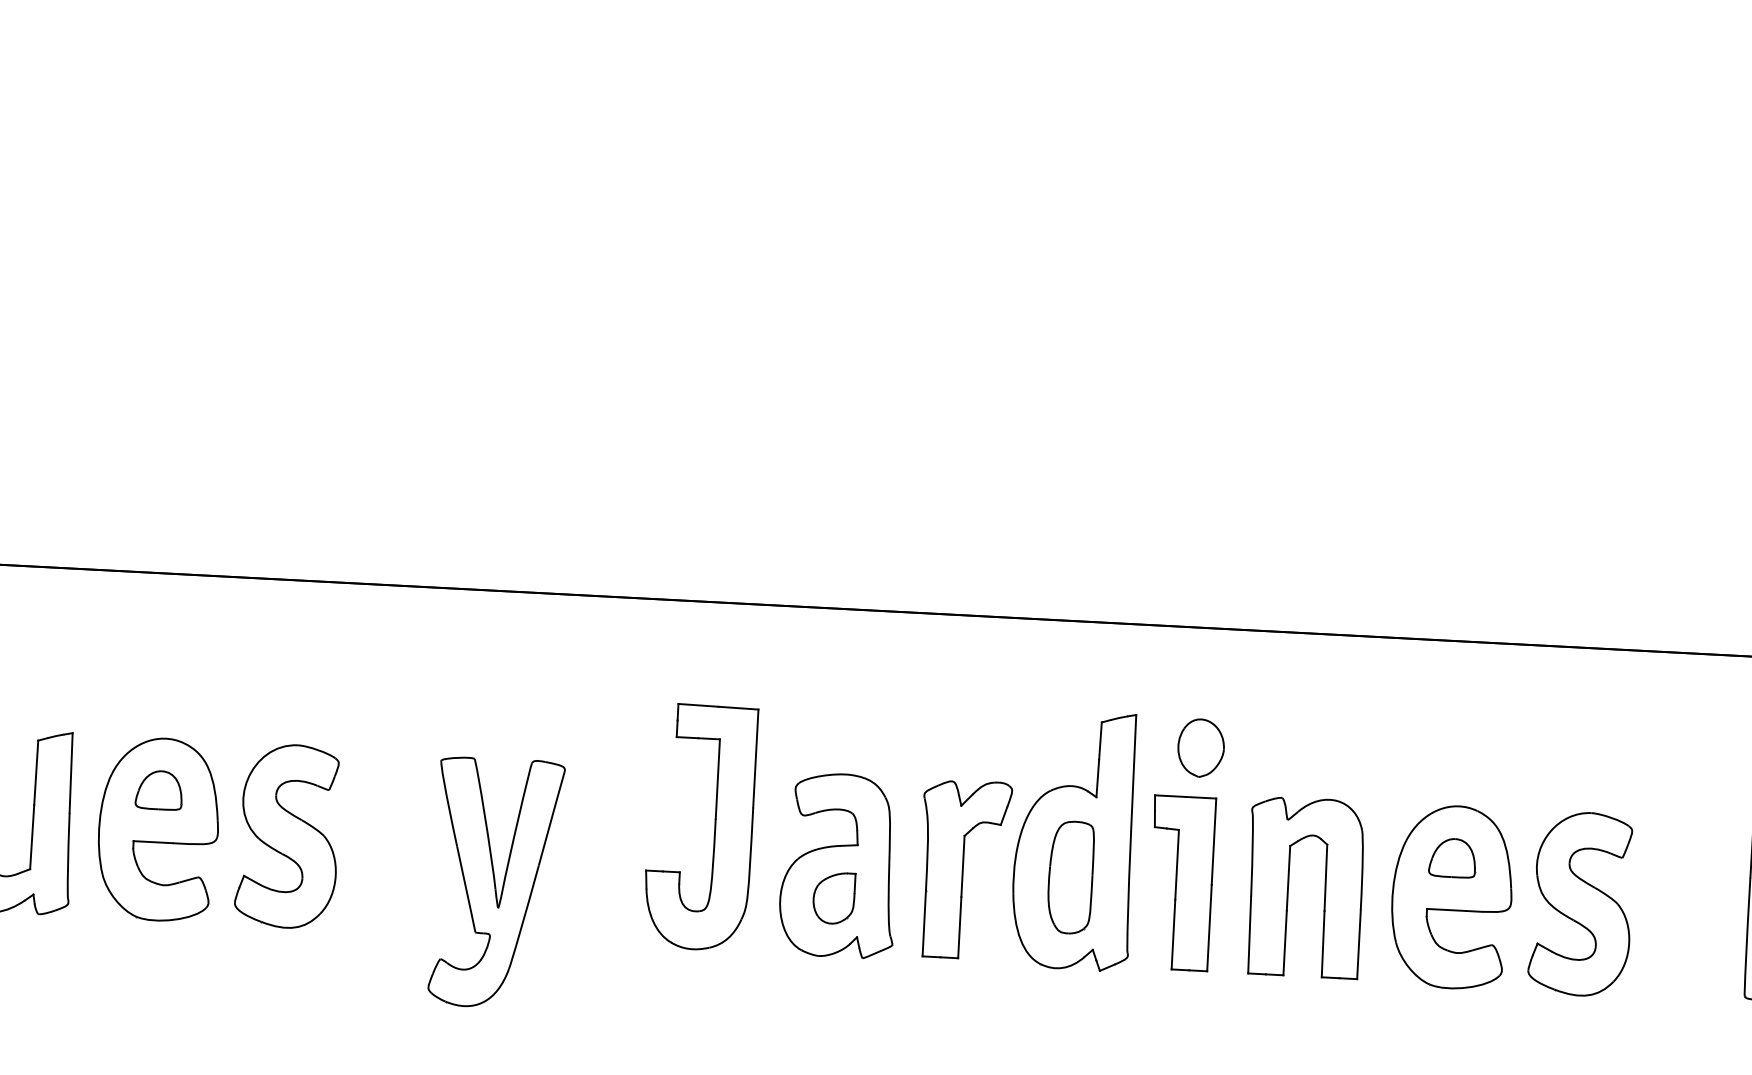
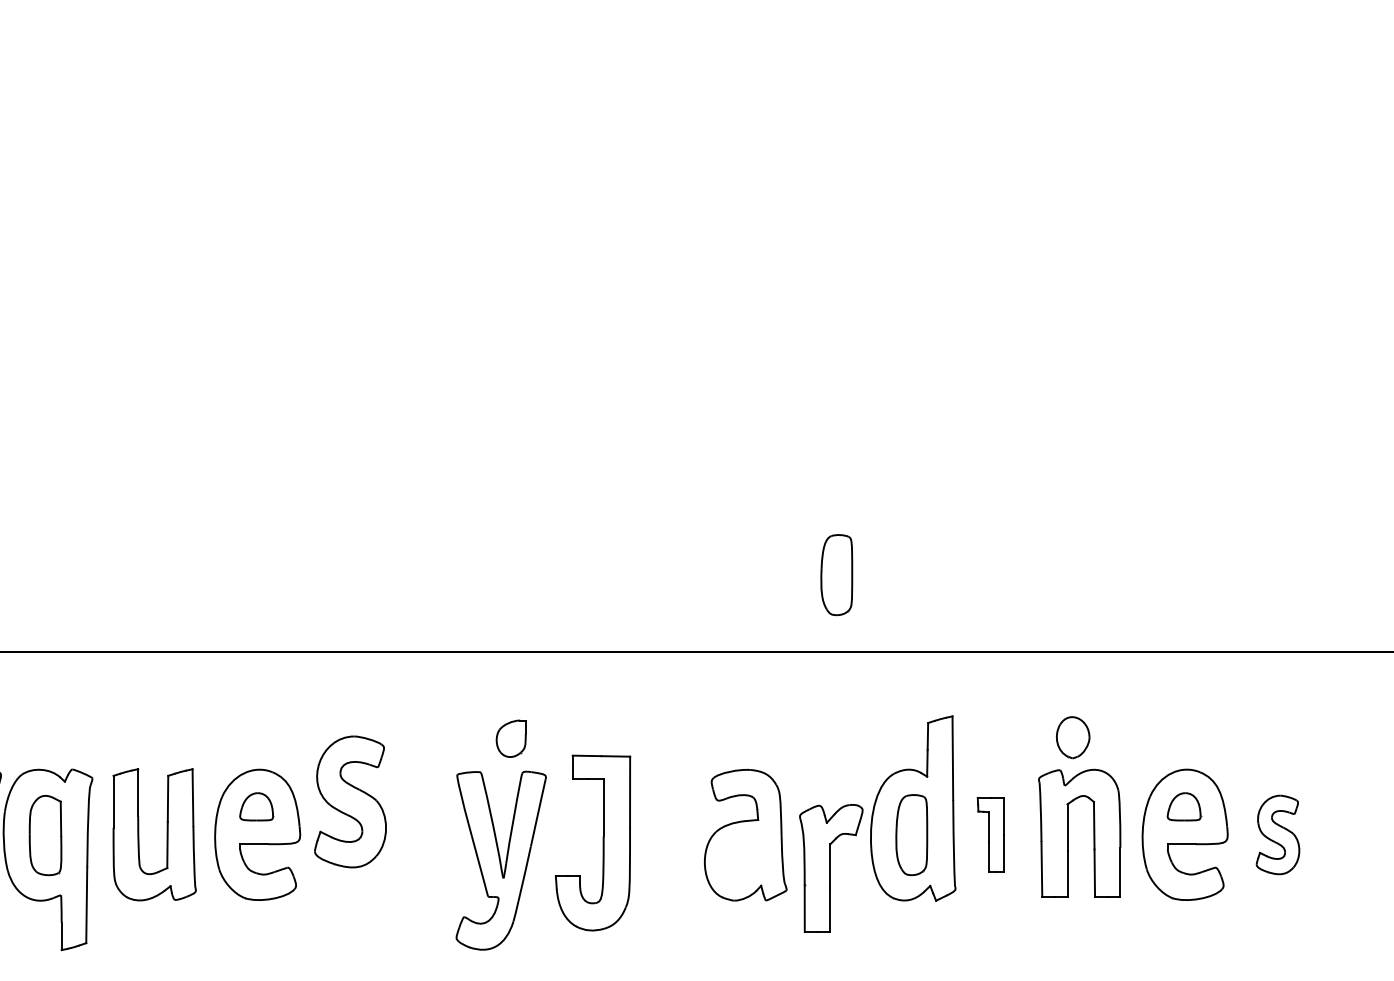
part: (984, 510) -> (836, 575), added
part: (1200, 747) -> (1072, 737), moved
part: (713, 827) -> (602, 842), moved
part: (288, 835) -> (350, 801), moved
part: (964, 869) -> (831, 868), moved
part: (1180, 882) -> (990, 834), size x0.6
part: (832, 897) -> (510, 738), moved
part: (1580, 903) -> (1277, 834), size x0.6

